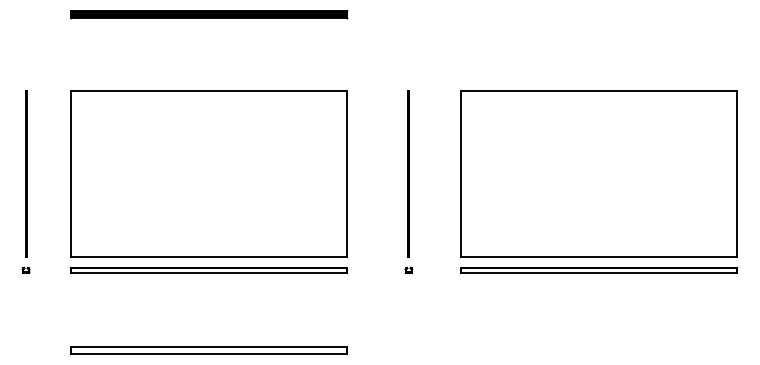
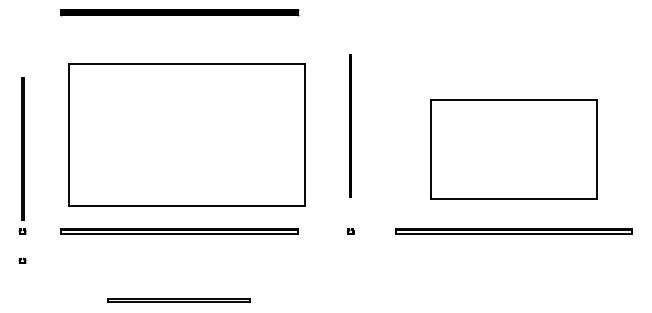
part: (208, 173) -> (186, 134), moved
line: (408, 173) -> (350, 125), moved
part: (598, 173) -> (513, 148), size x0.7
part: (25, 303) -> (22, 260), added
part: (208, 350) -> (178, 300), size x0.6

